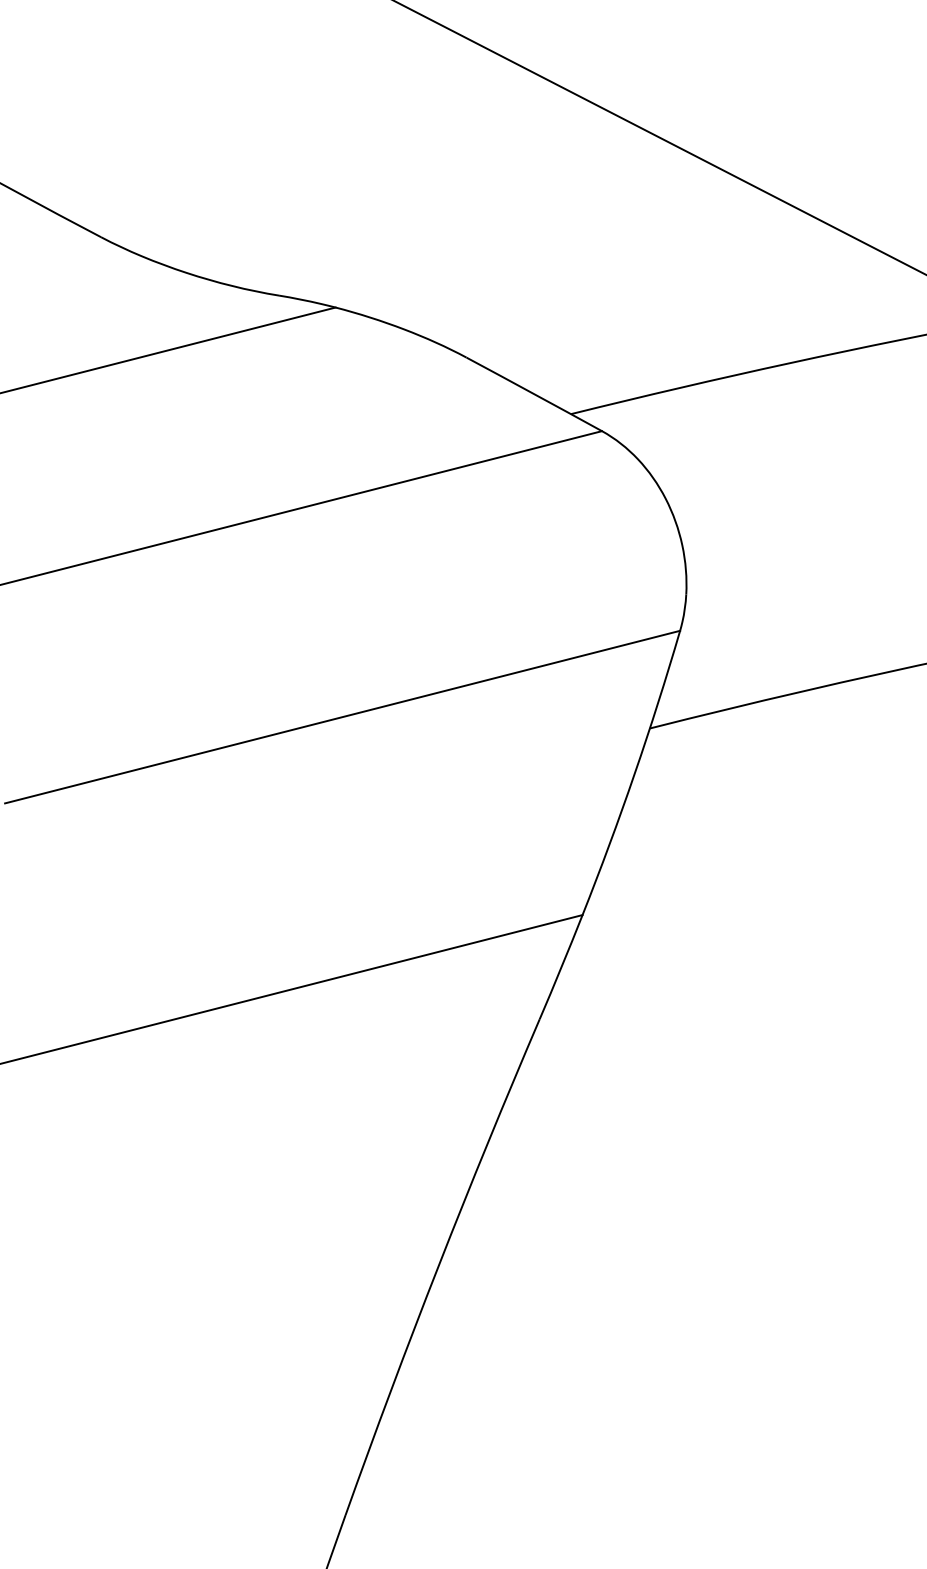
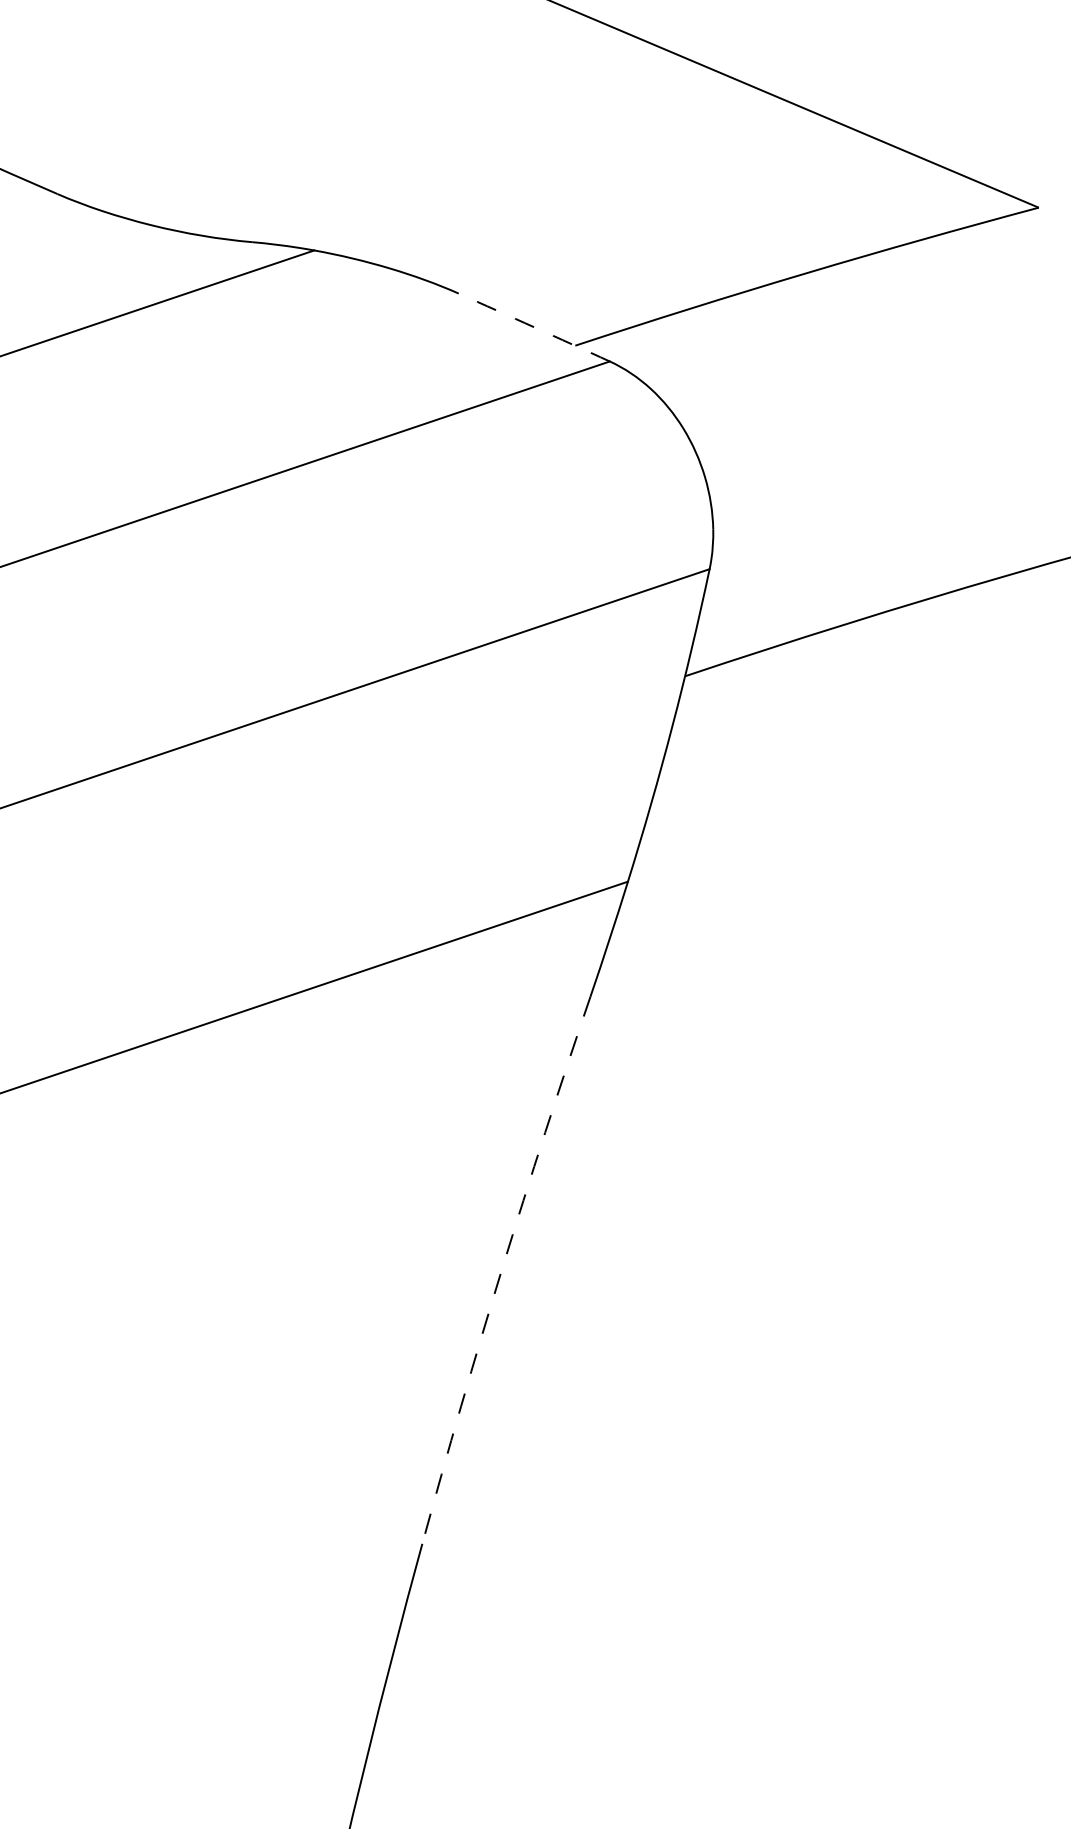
arc: (534, 394) -> (534, 327), solid -> dashed
arc: (439, 1266) -> (502, 1269), solid -> dashed

